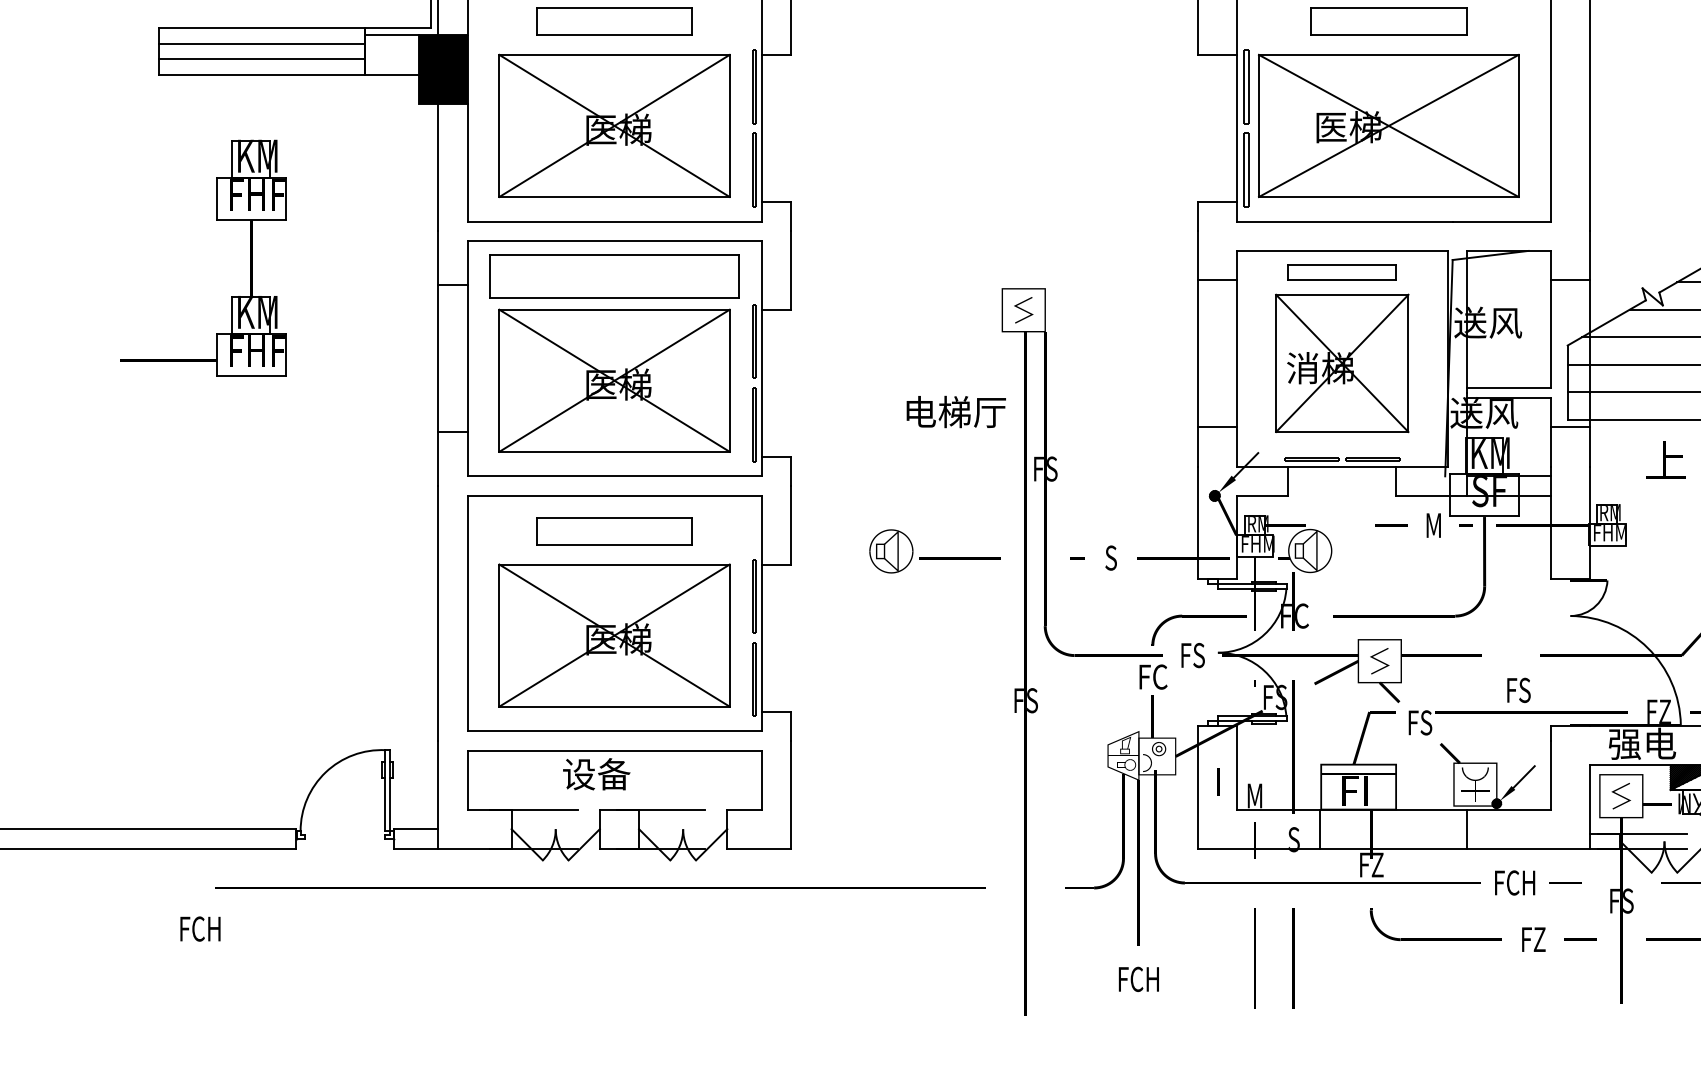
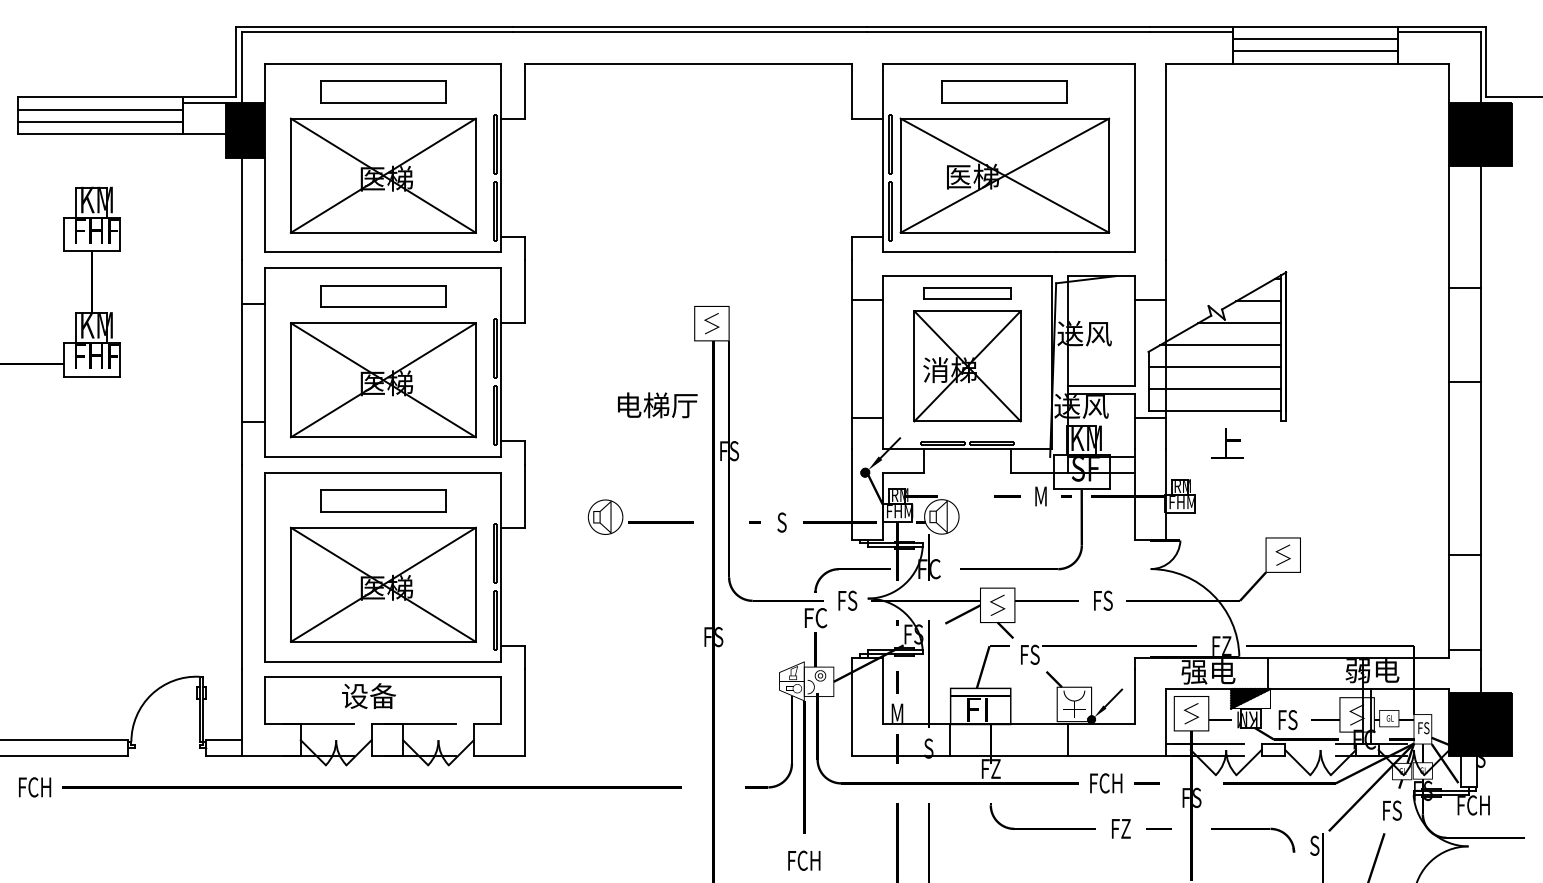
part: (614, 276) -> (383, 296), size x0.62
text: (1519, 690) -> (1103, 600), moved
line: (1218, 782) -> (897, 682), moved
text: (201, 929) -> (35, 787), moved

